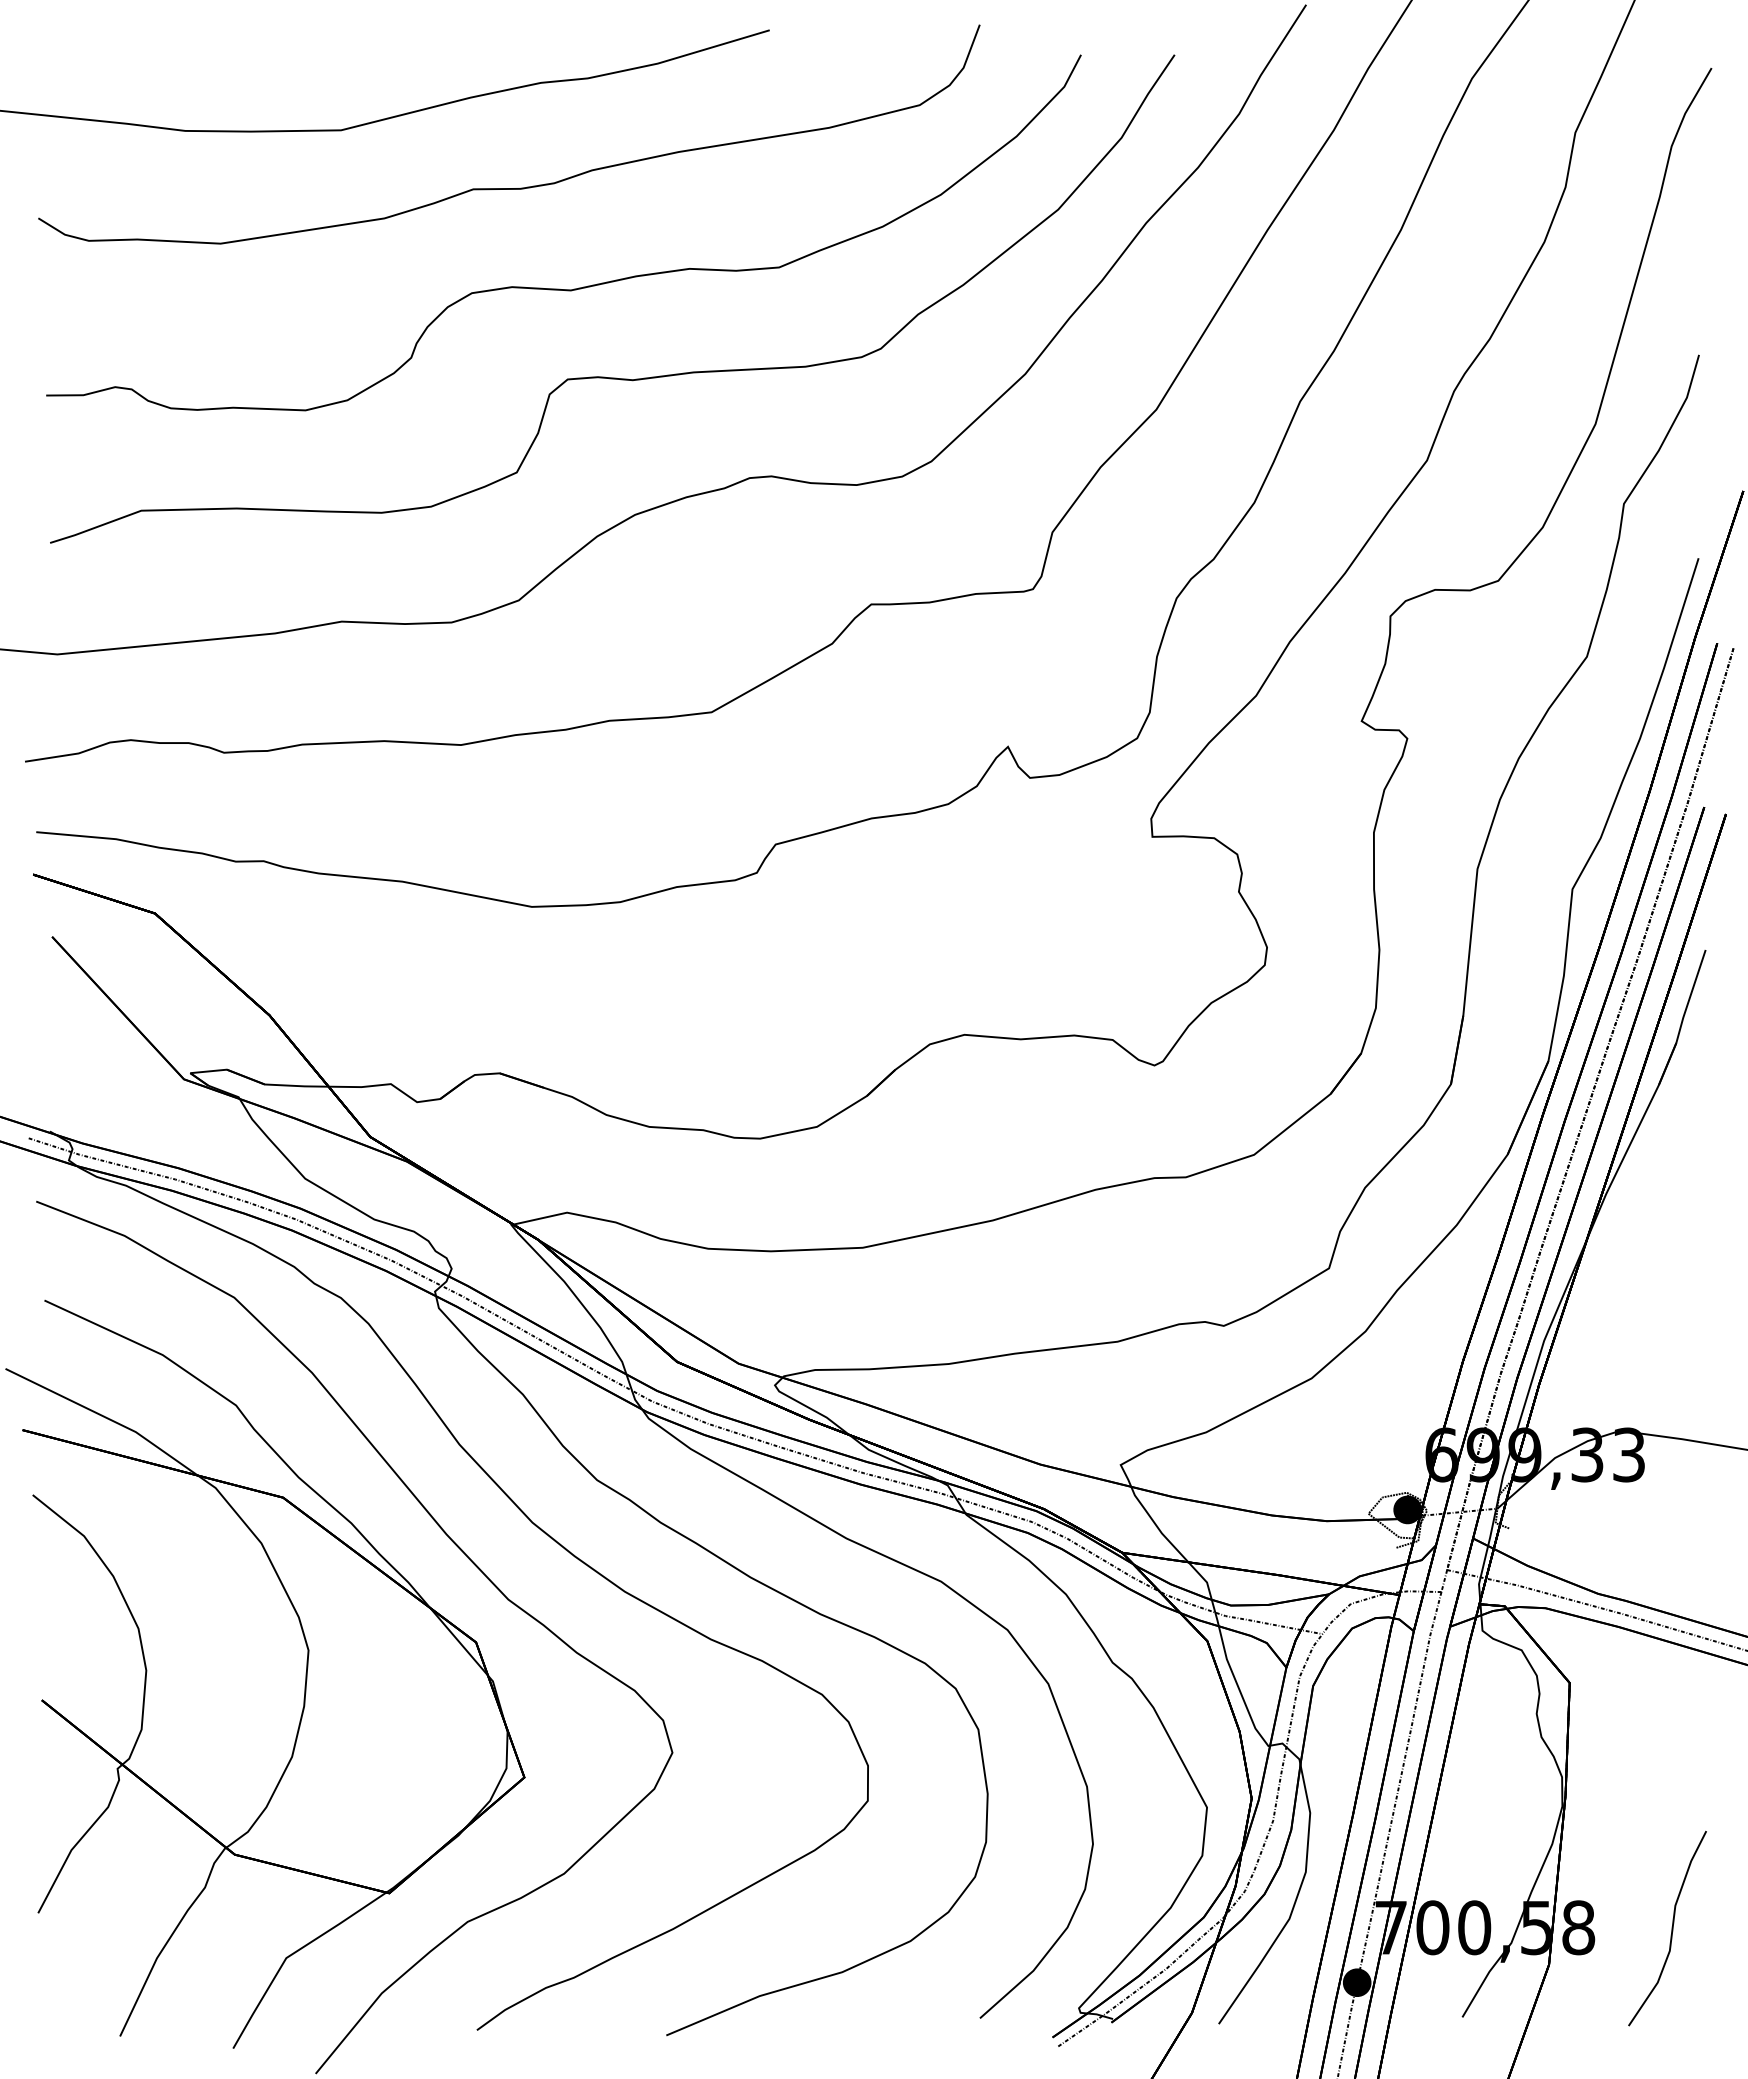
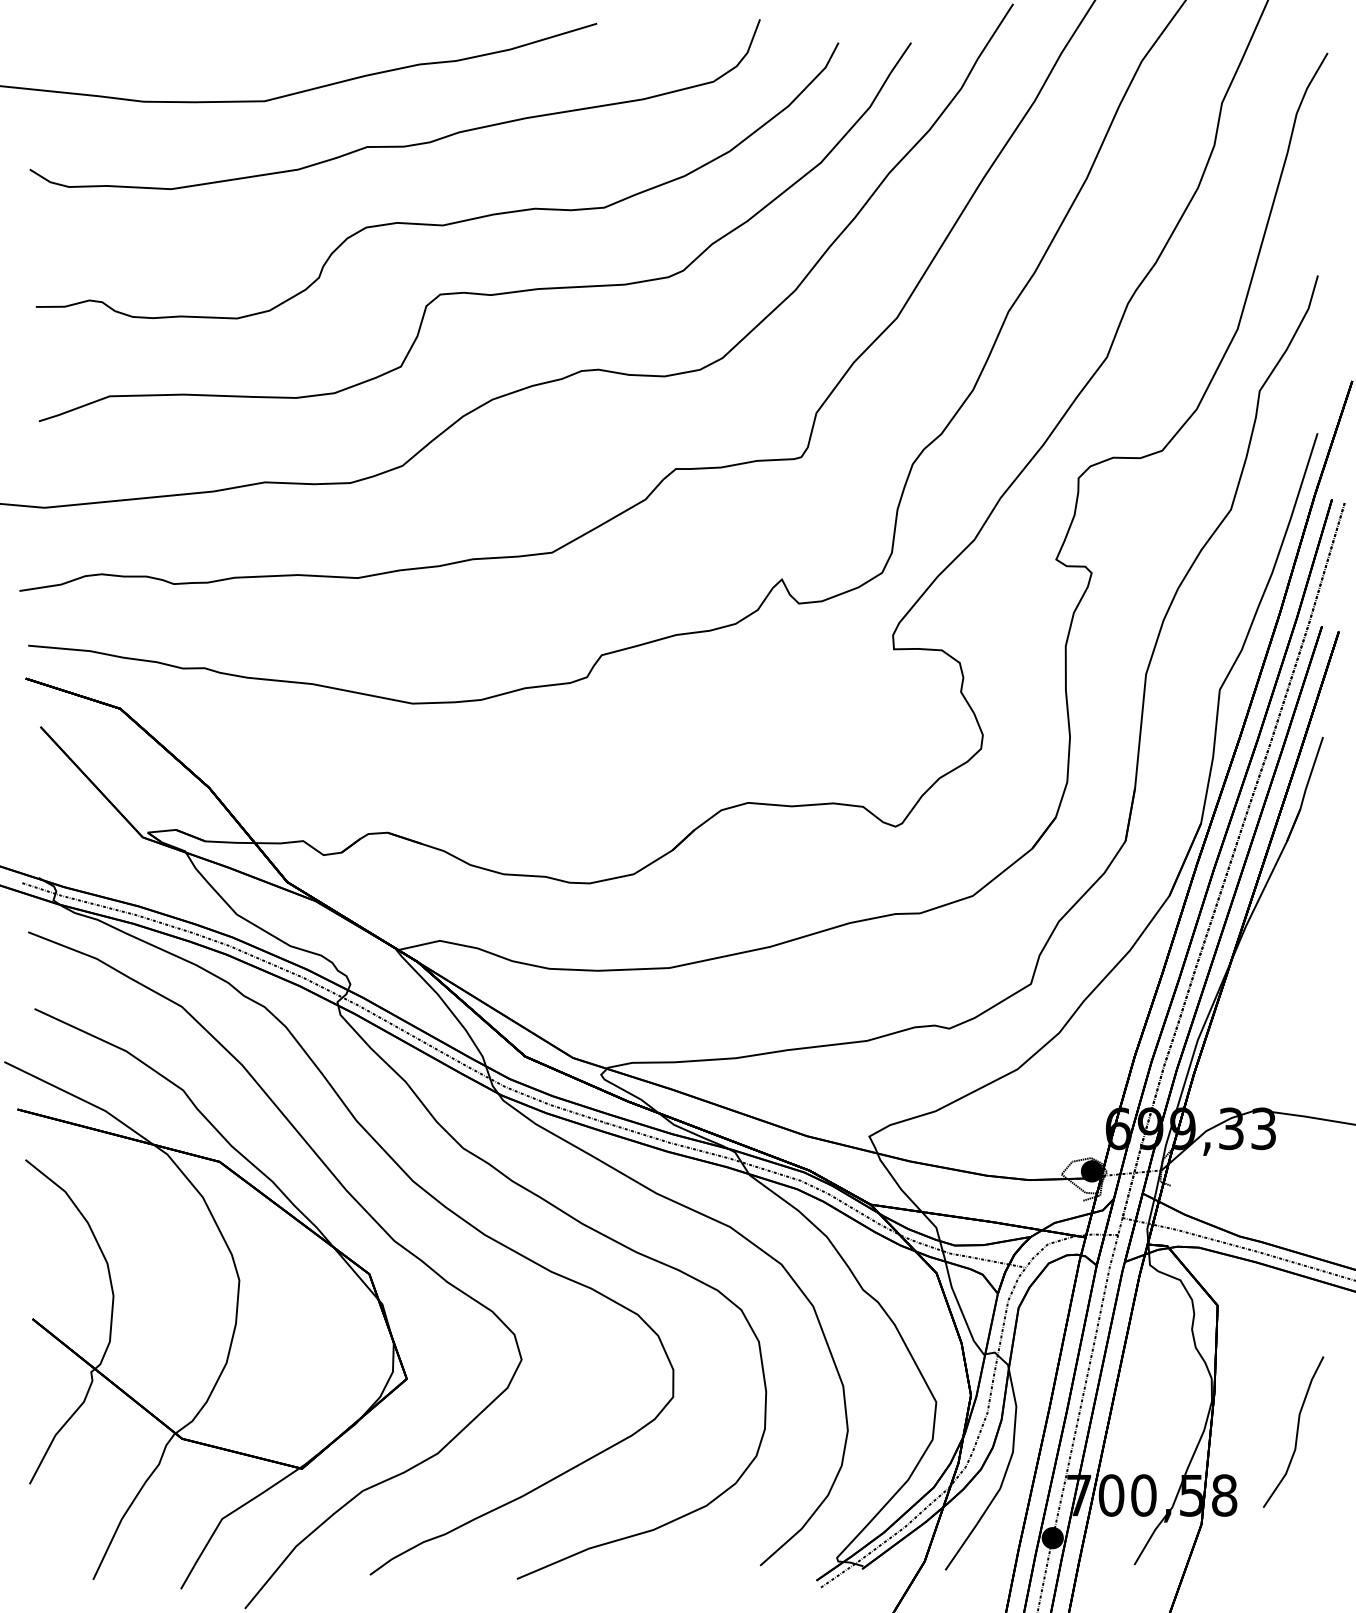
curve: (1671, 1927) -> (1296, 1431), moved

